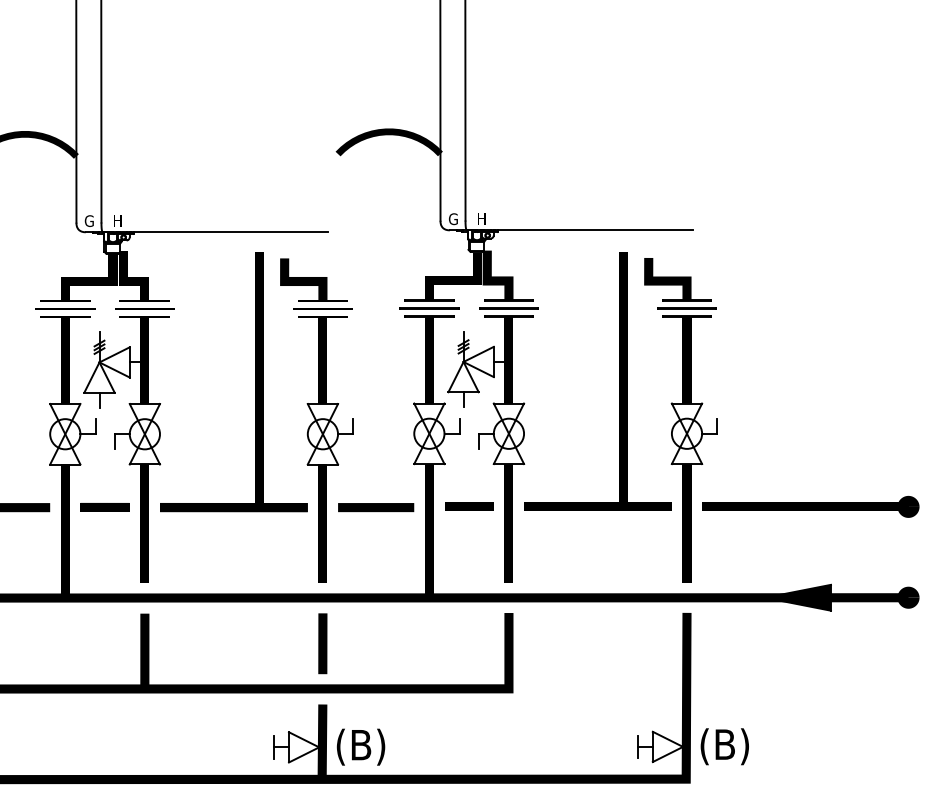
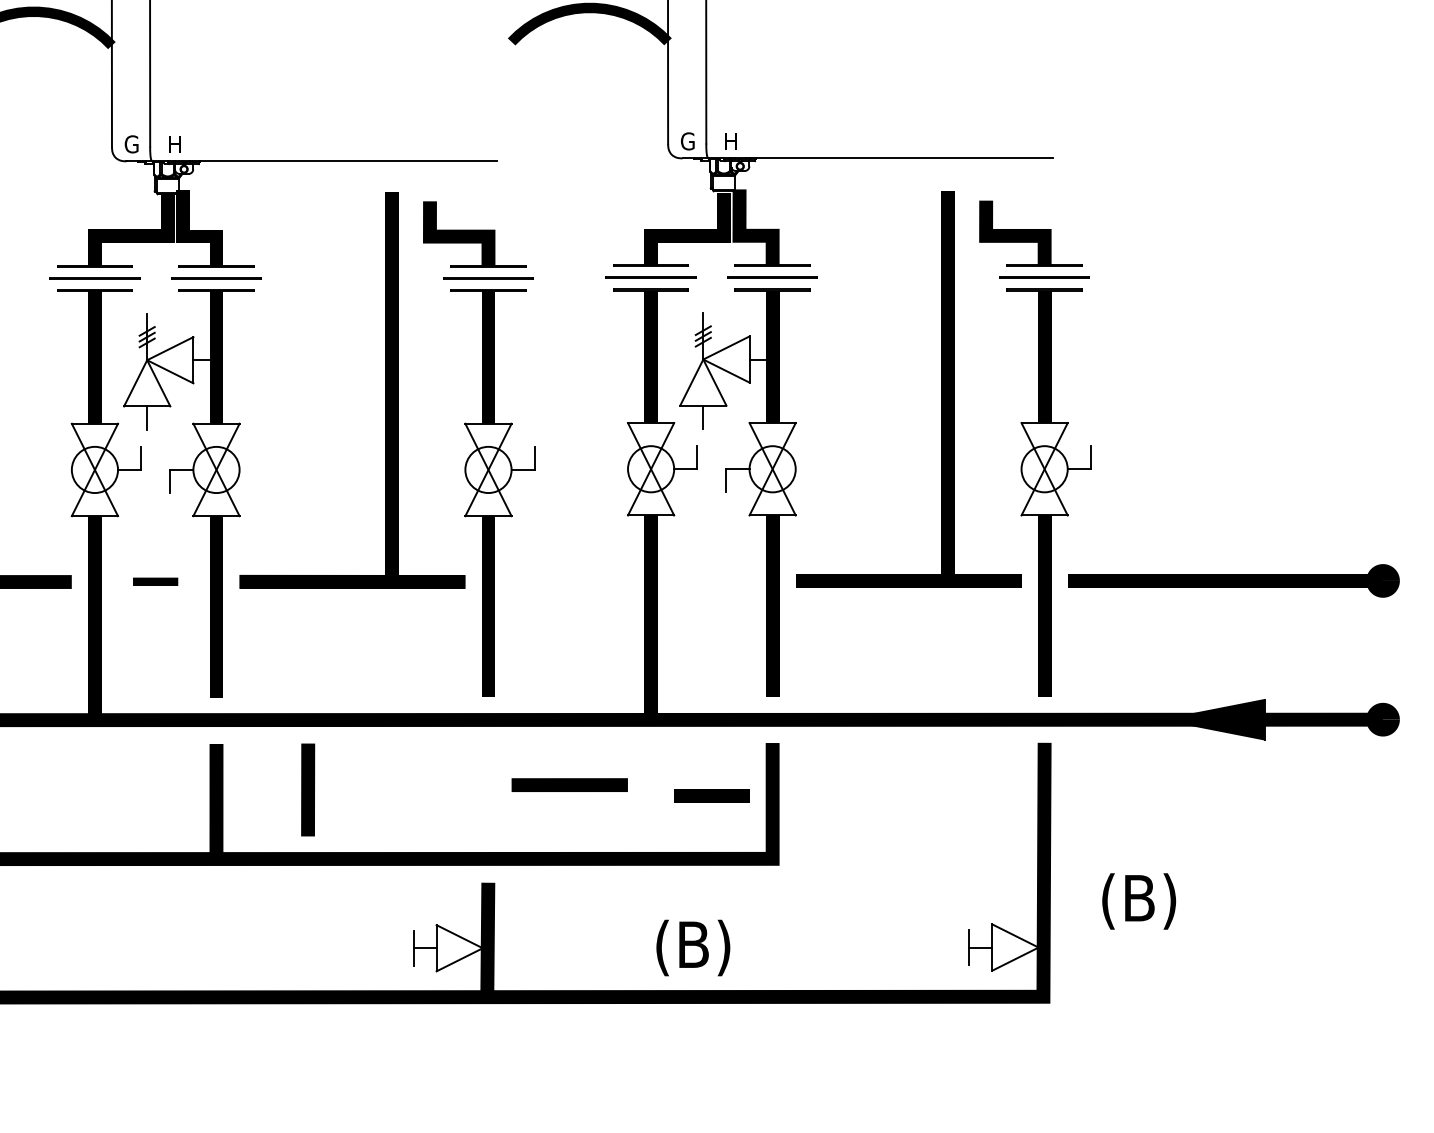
line: (469, 506) -> (712, 795), moved
part: (104, 507) -> (154, 581), size x0.6
line: (376, 507) -> (570, 785), moved
line: (322, 643) -> (307, 789), moved
text: (360, 746) -> (692, 946), moved
text: (724, 746) -> (1138, 901), moved

